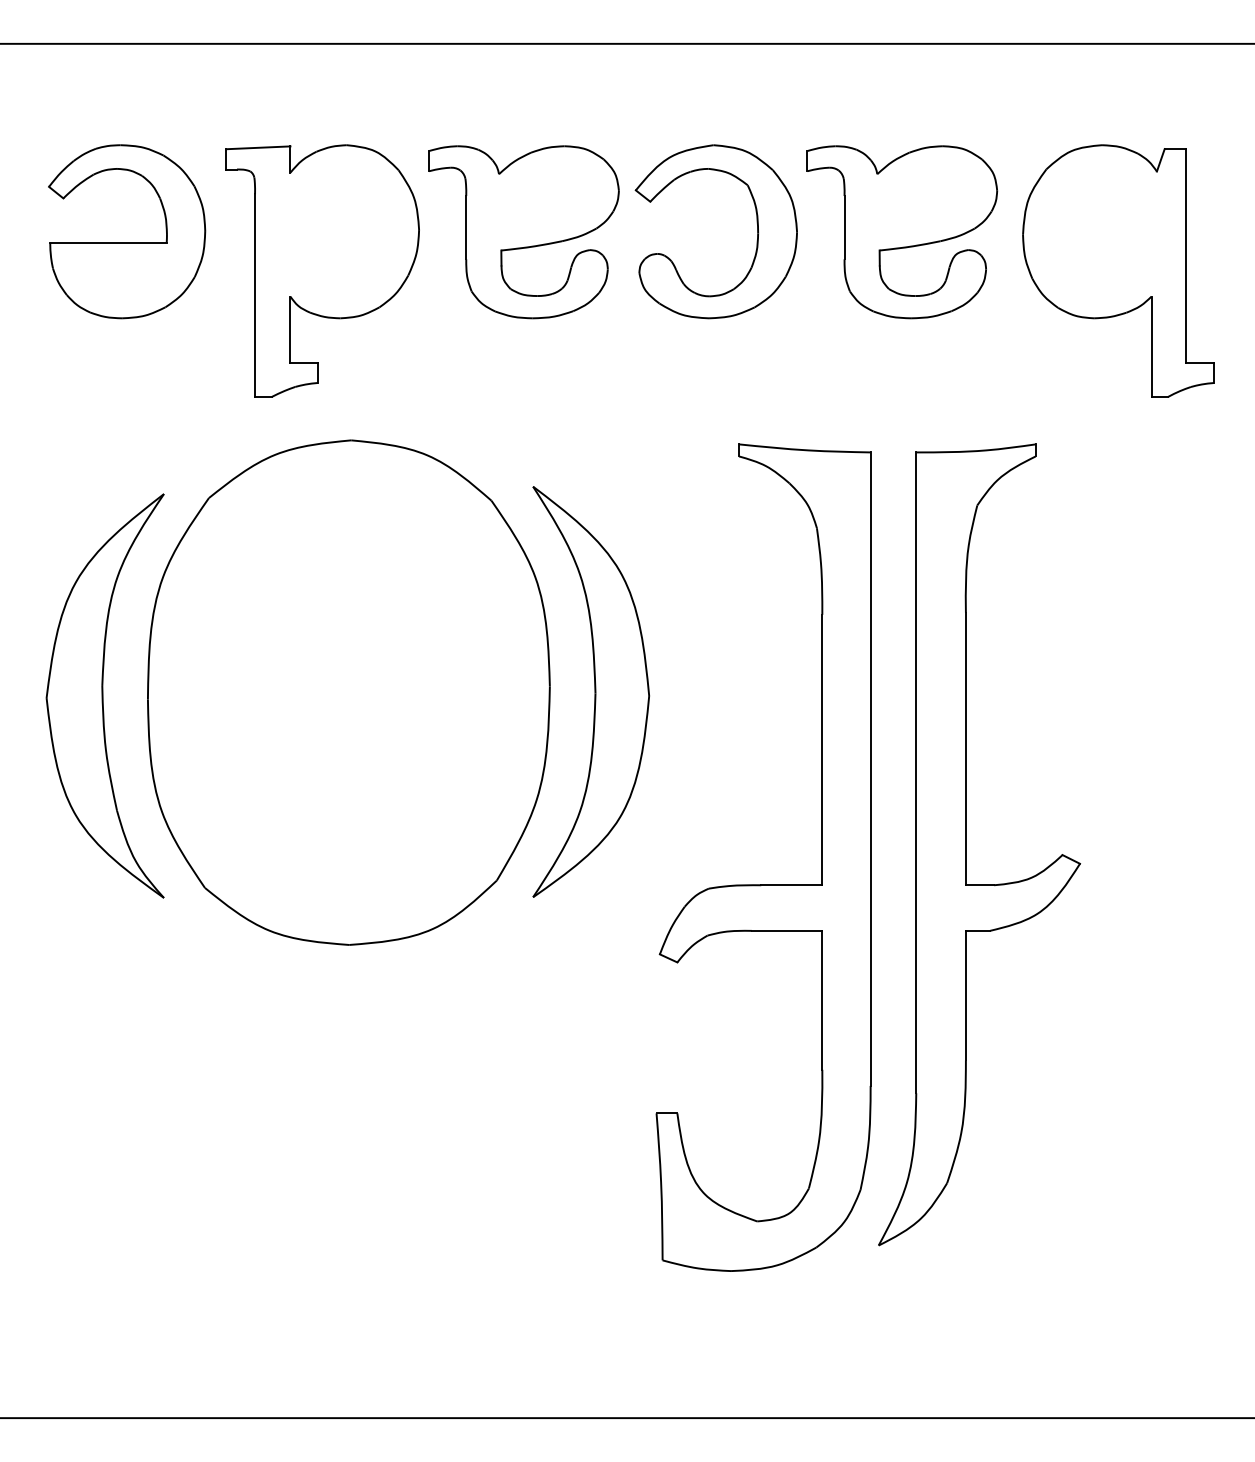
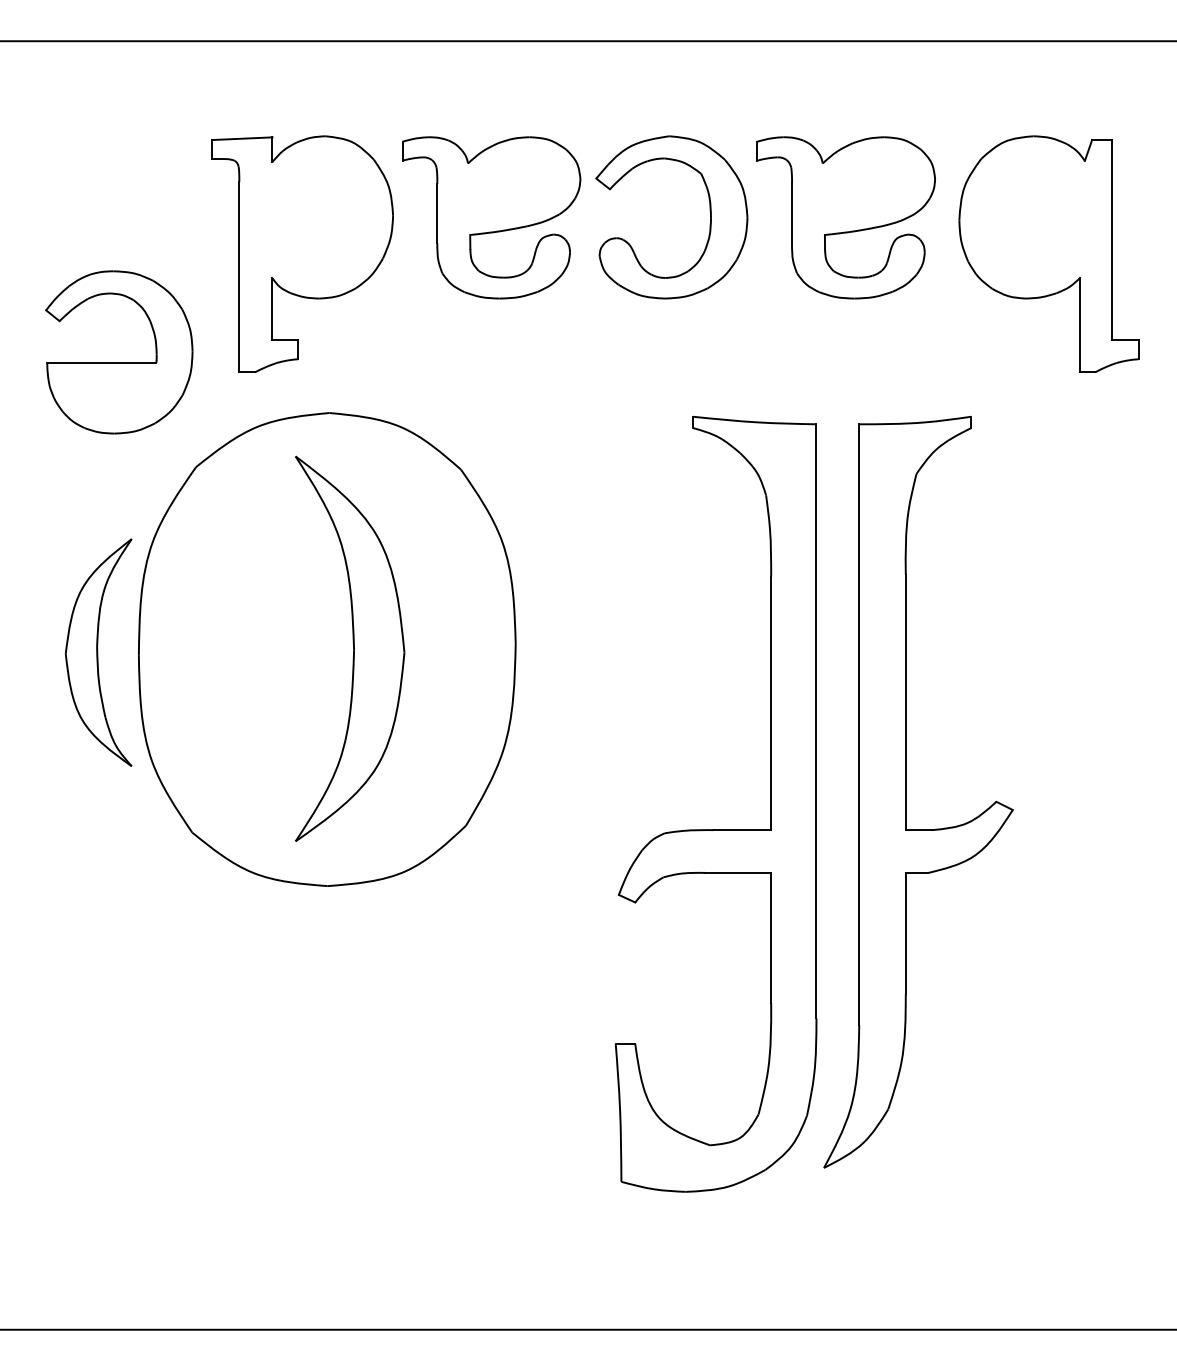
part: (127, 242) -> (119, 362), moved
part: (590, 691) -> (349, 648), moved
part: (104, 695) -> (98, 652), size x0.6

